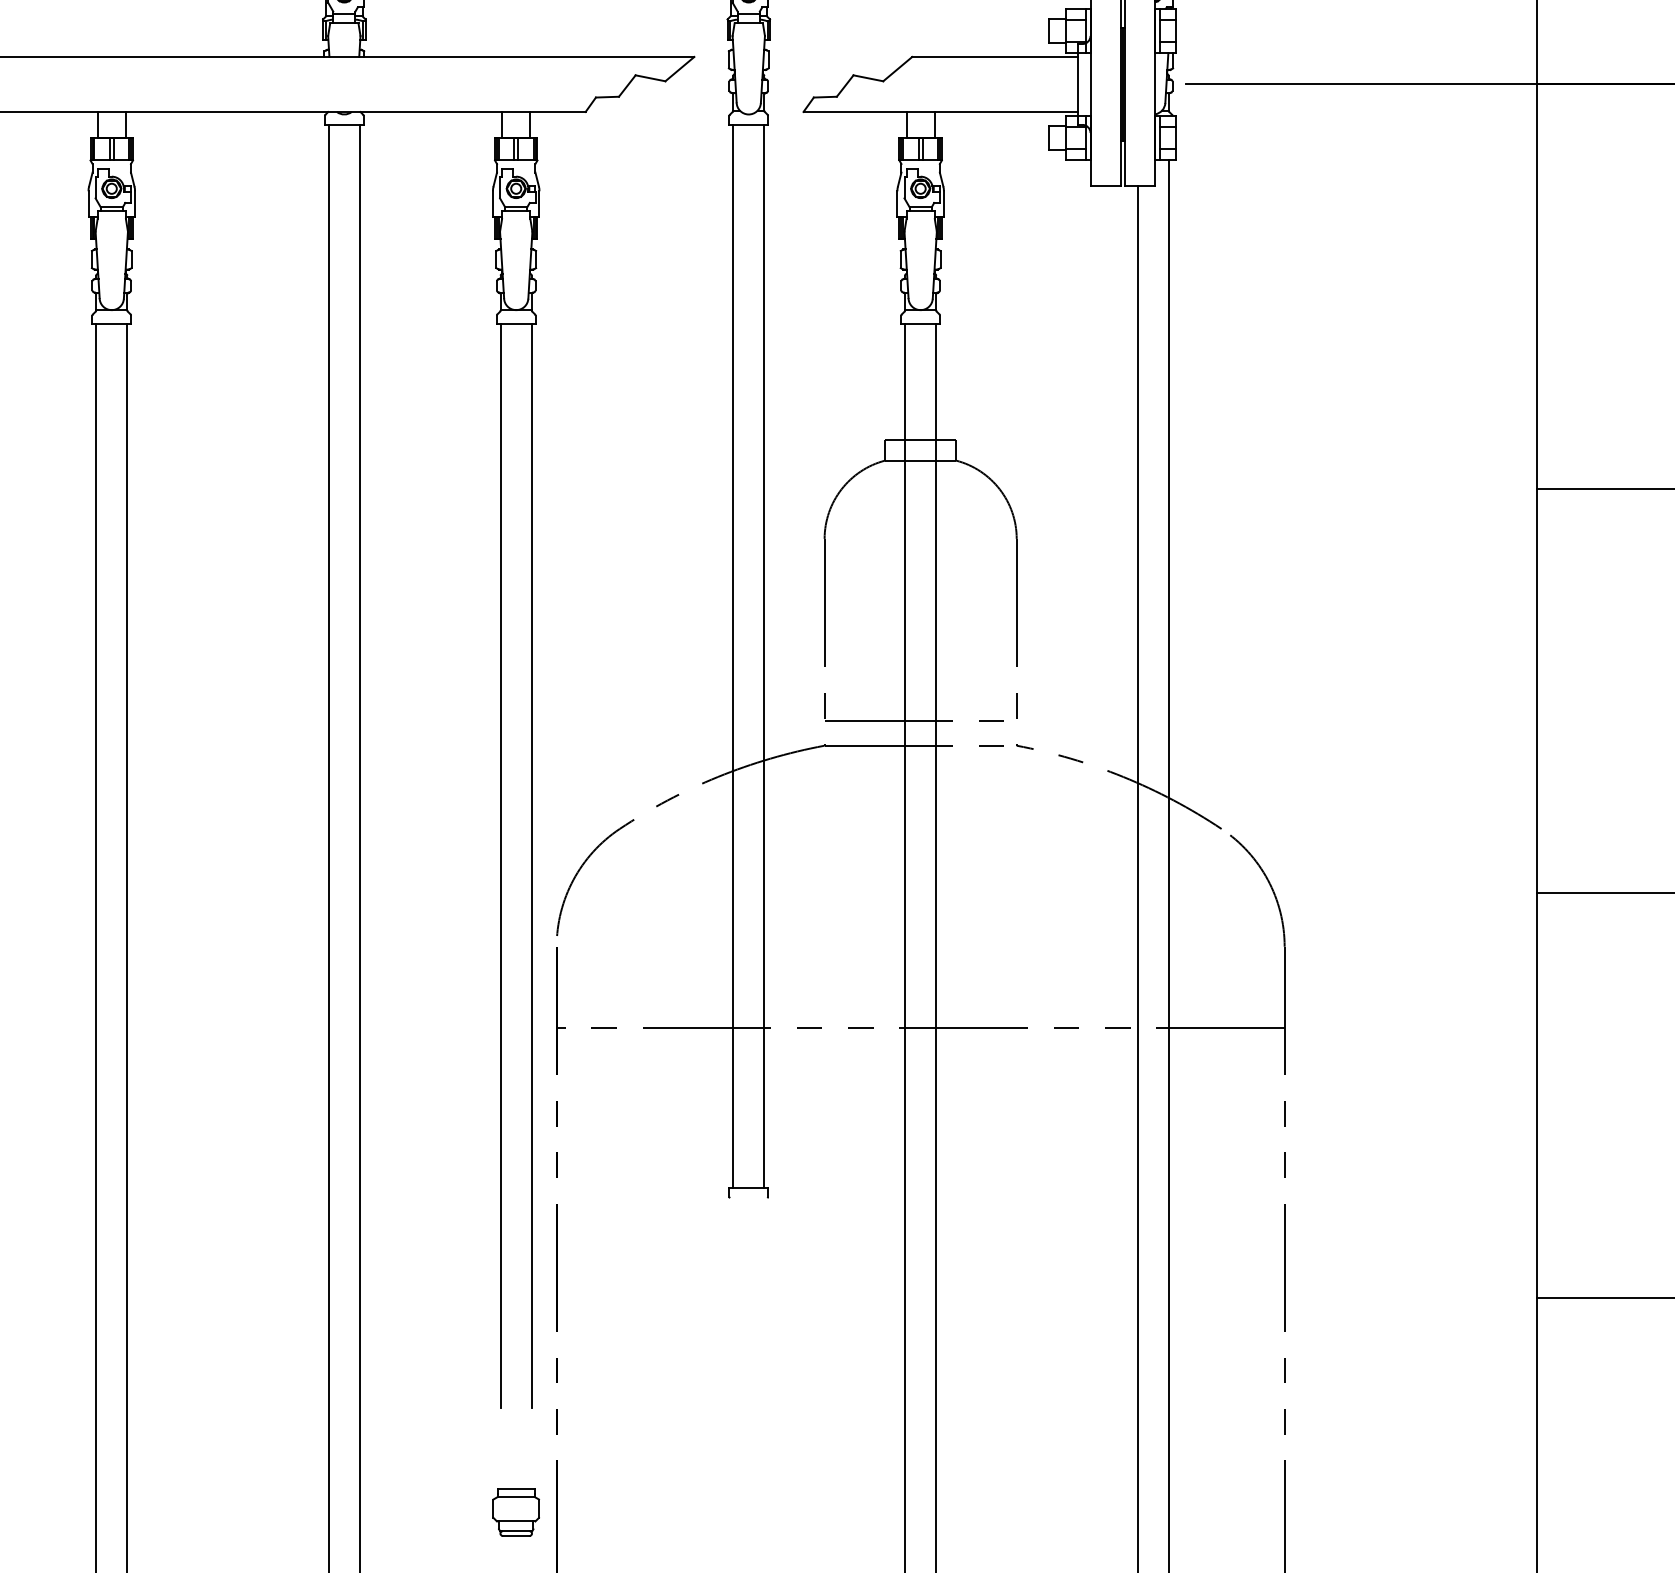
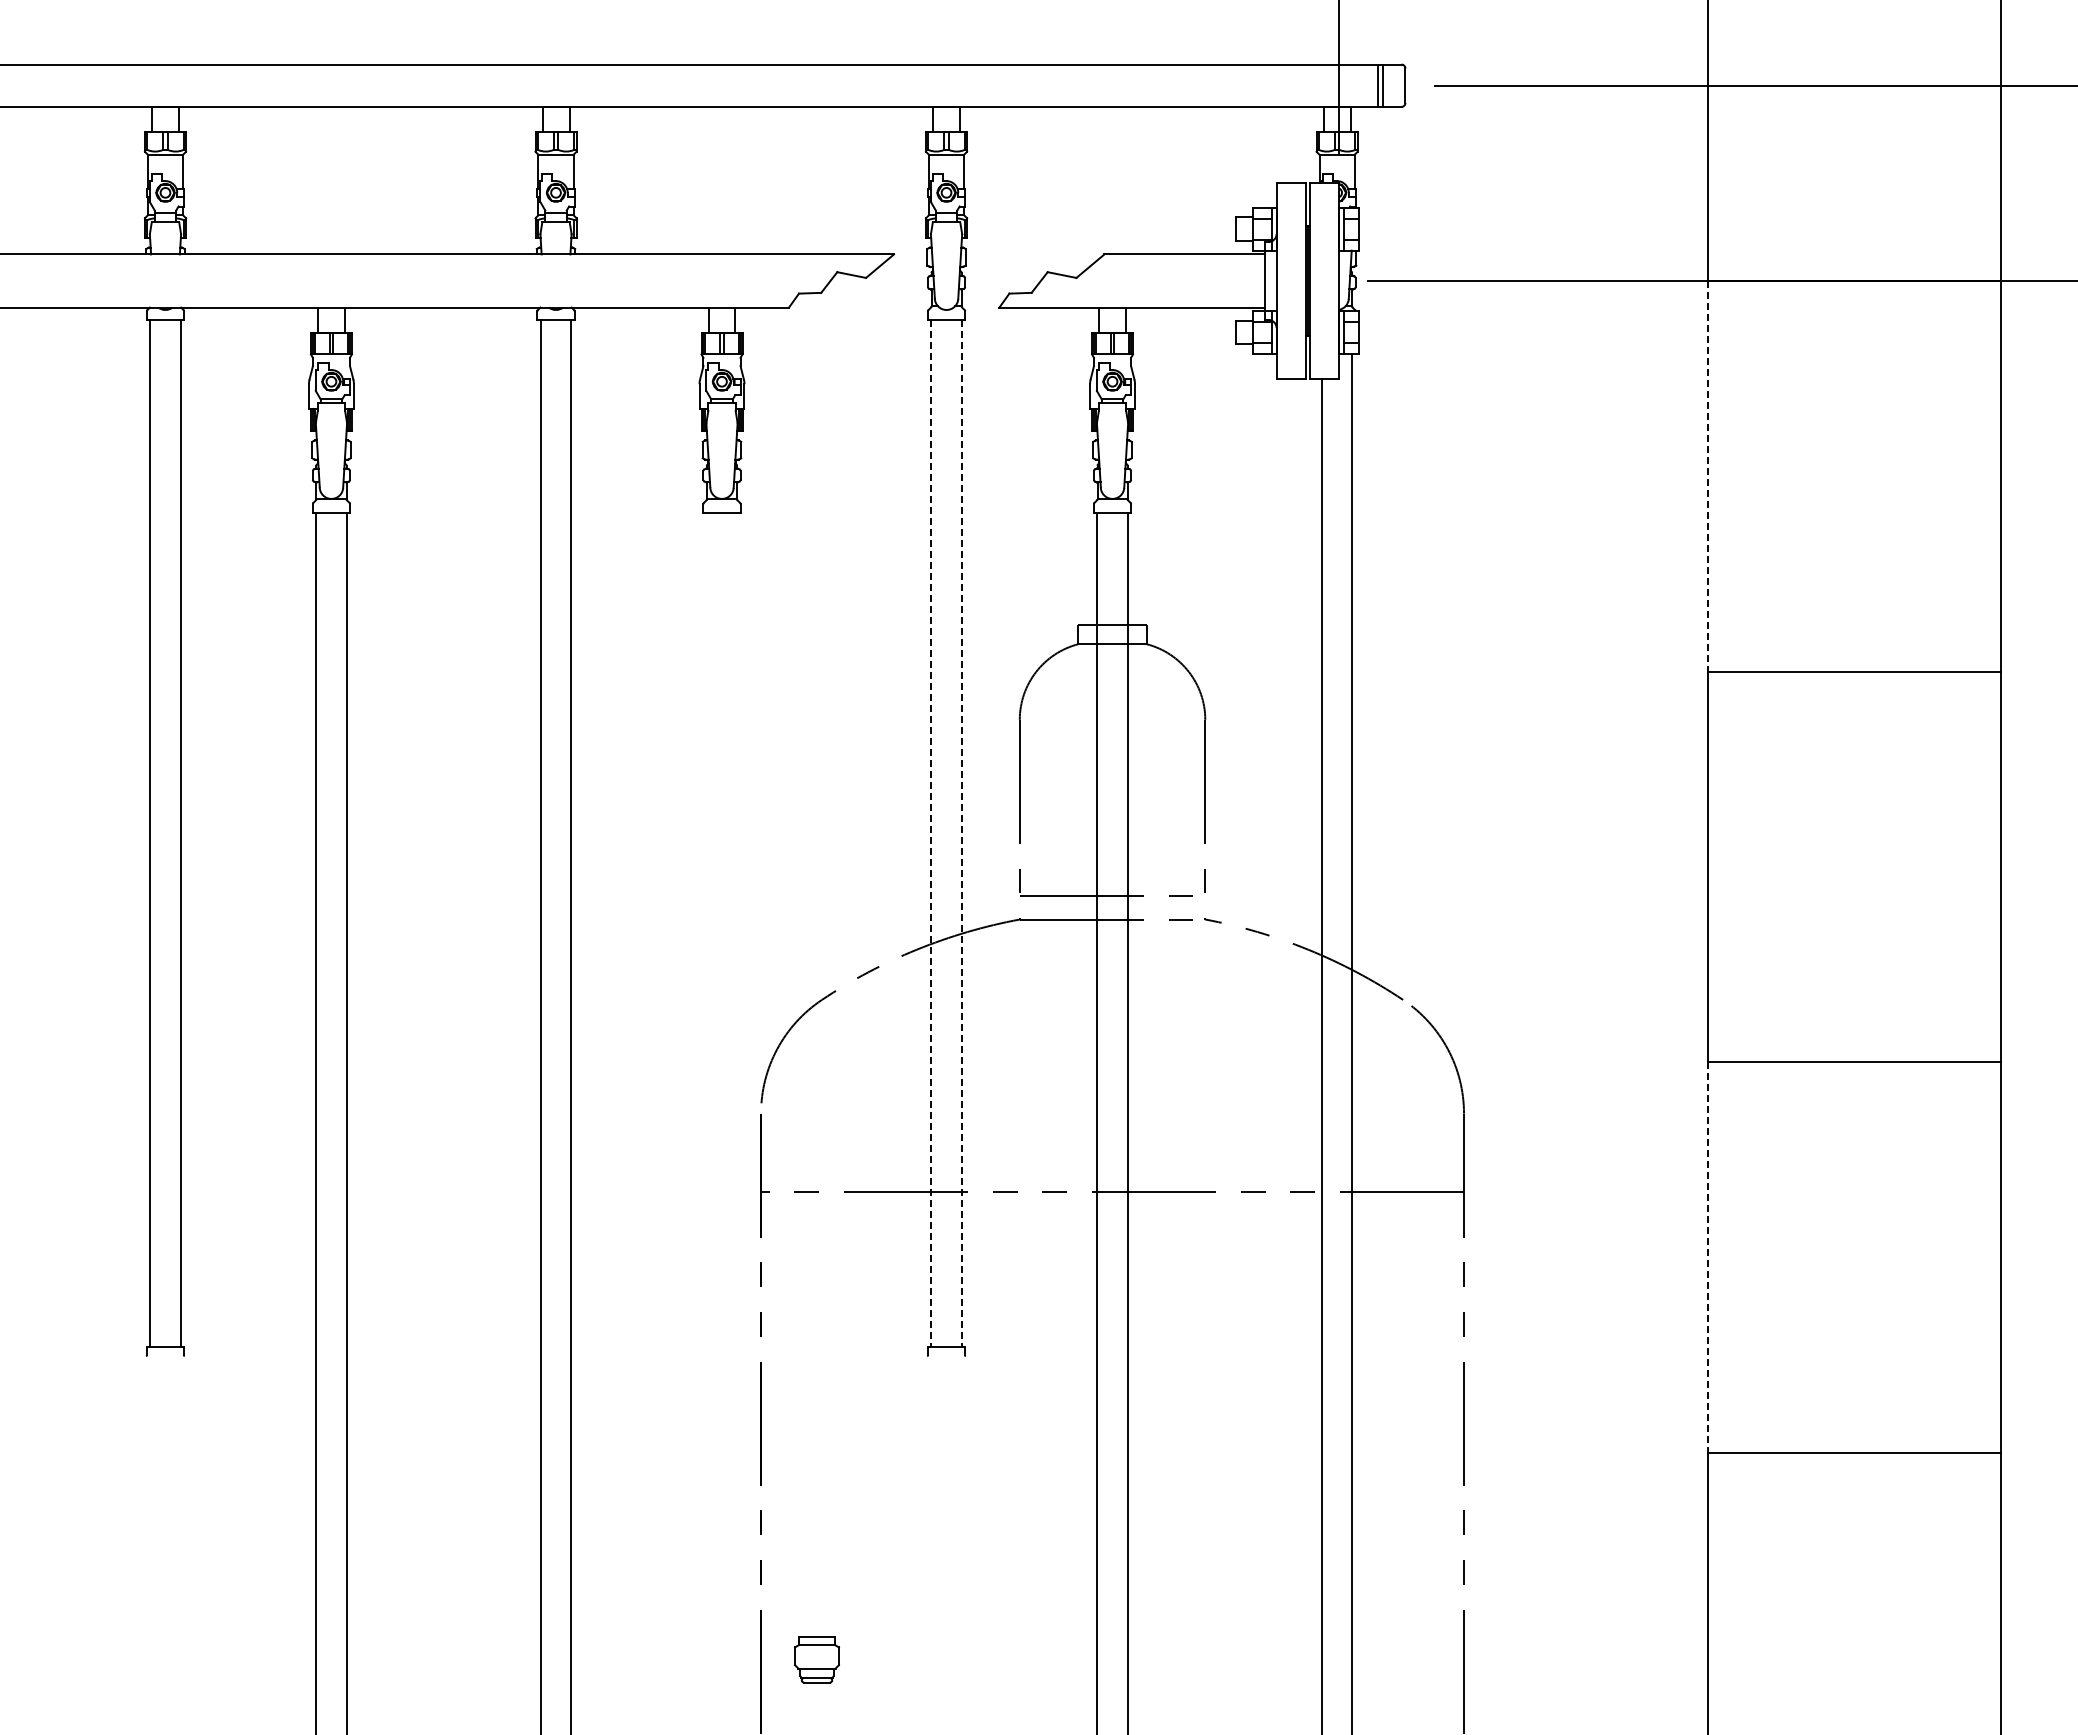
line: (1537, 286) -> (1708, 476), solid -> dashed
line: (733, 656) -> (931, 833), solid -> dashed
line: (764, 656) -> (961, 833), solid -> dashed
line: (500, 865) -> (706, 1035), removed
line: (532, 865) -> (737, 1035), removed
line: (1537, 1095) -> (1708, 1257), solid -> dashed
part: (515, 1512) -> (816, 1659), moved

